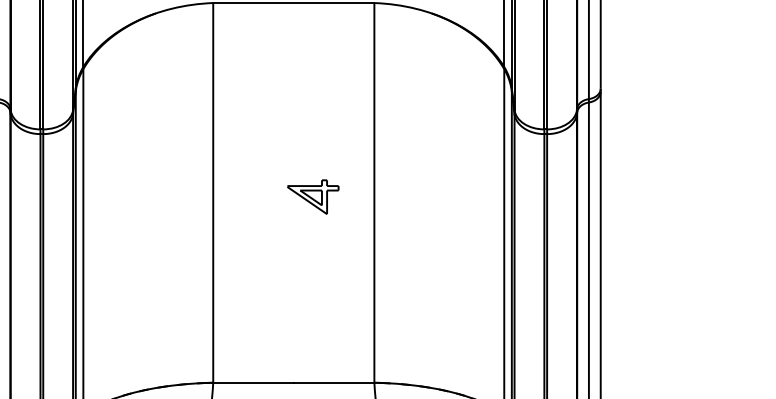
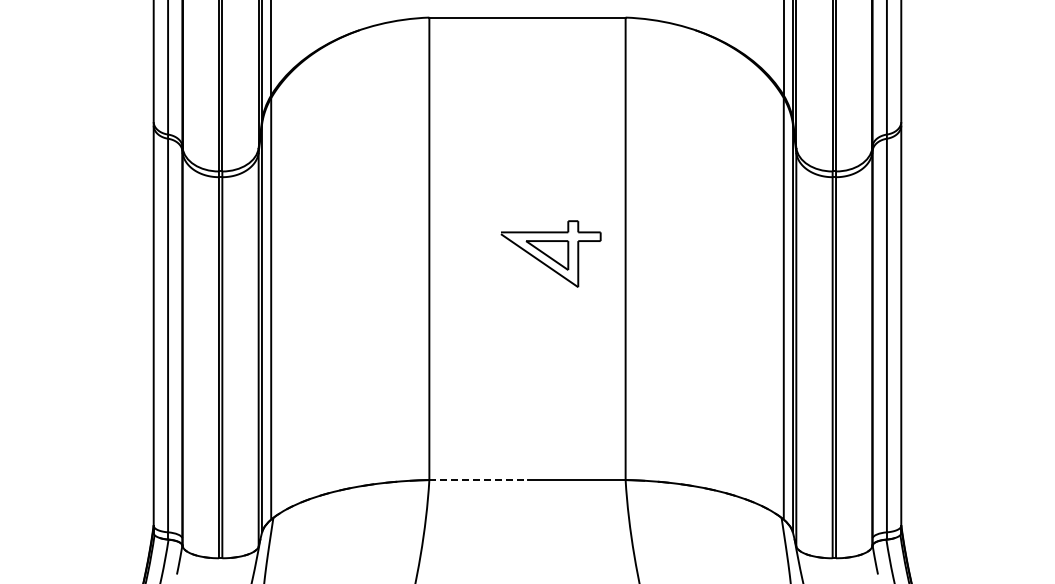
part: (312, 196) -> (550, 253), size x1.6
line: (253, 383) -> (478, 480), solid -> dashed

